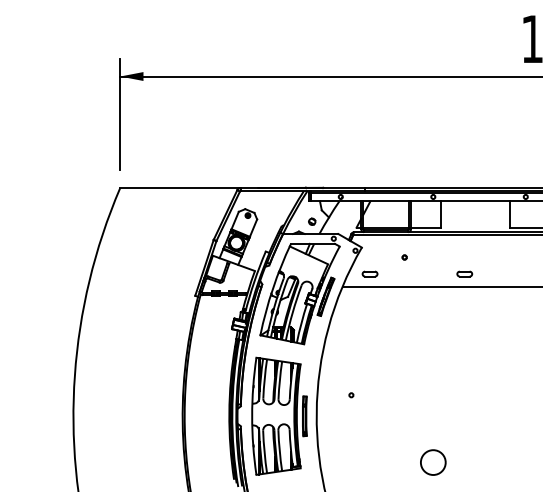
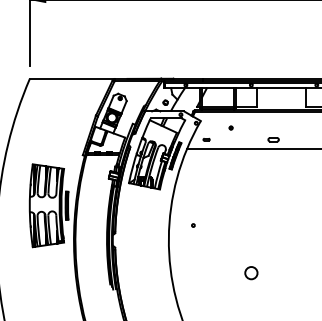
part: (369, 273) -> (206, 139), size x0.6
part: (279, 415) -> (49, 205), moved
circle: (433, 462) -> (251, 273), size x0.7

